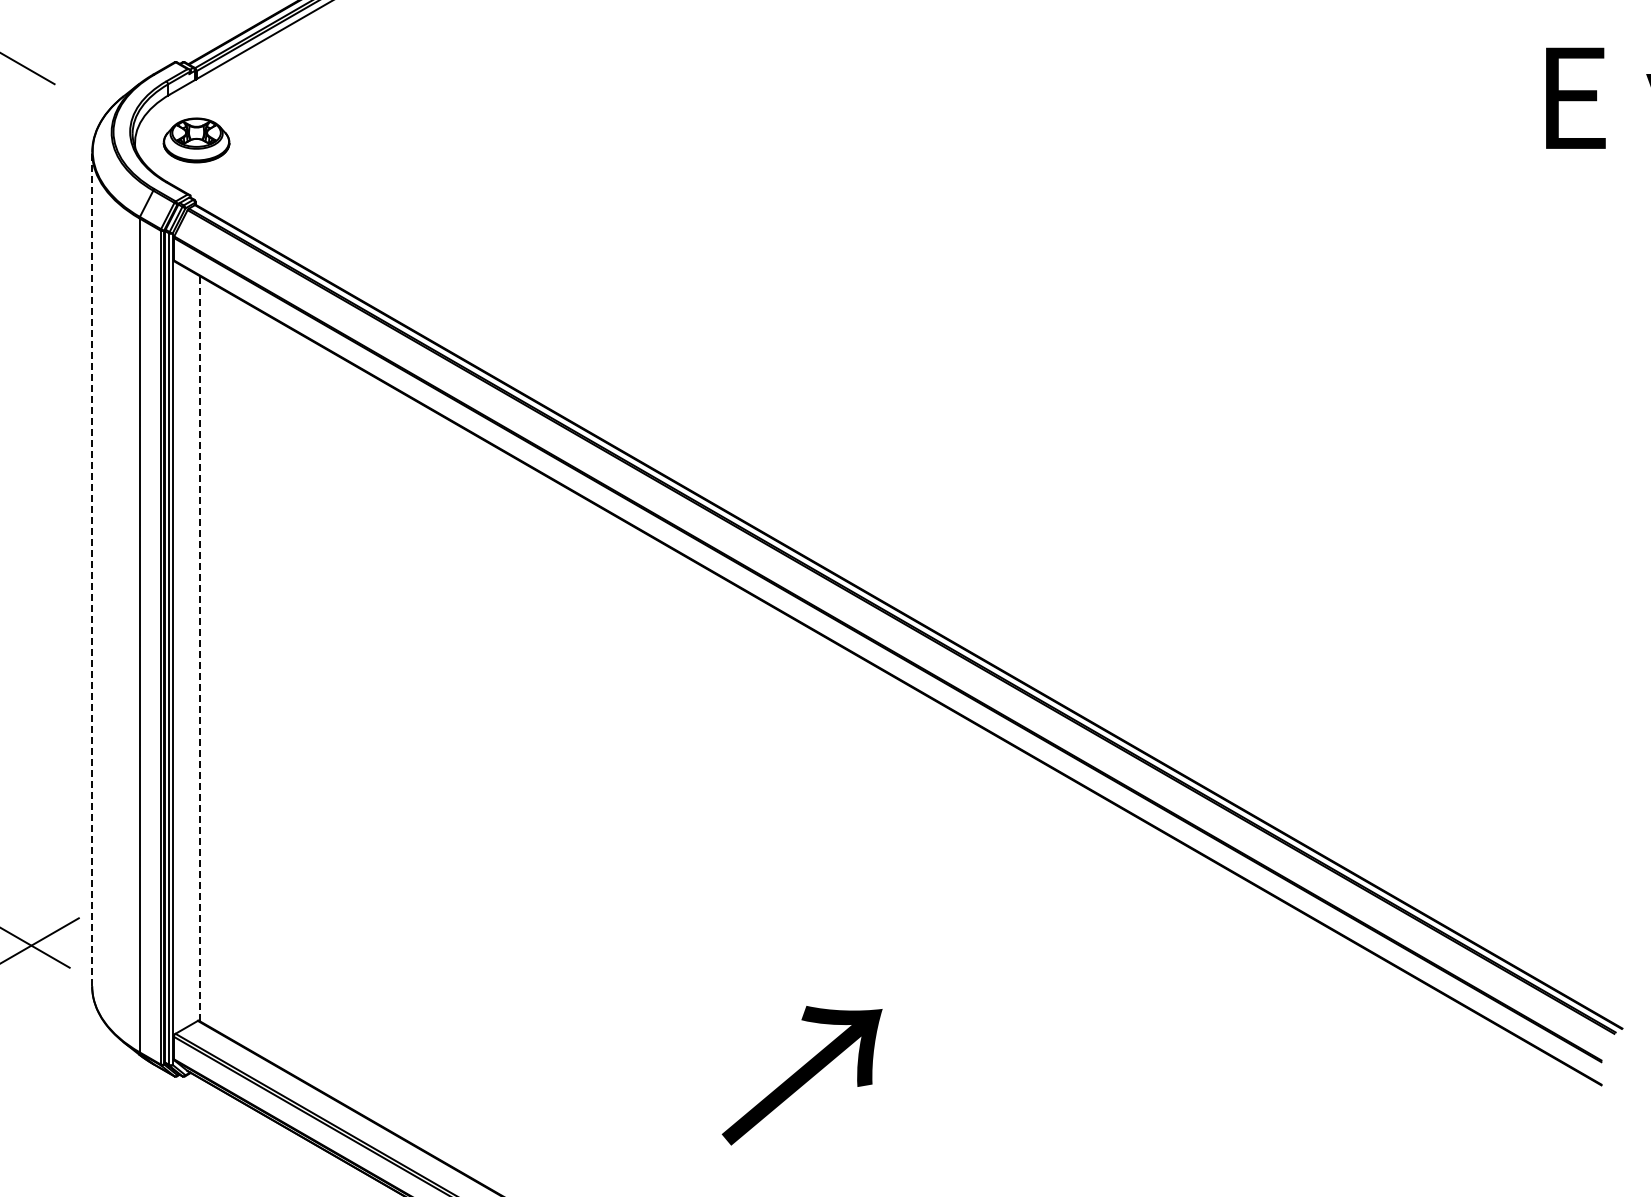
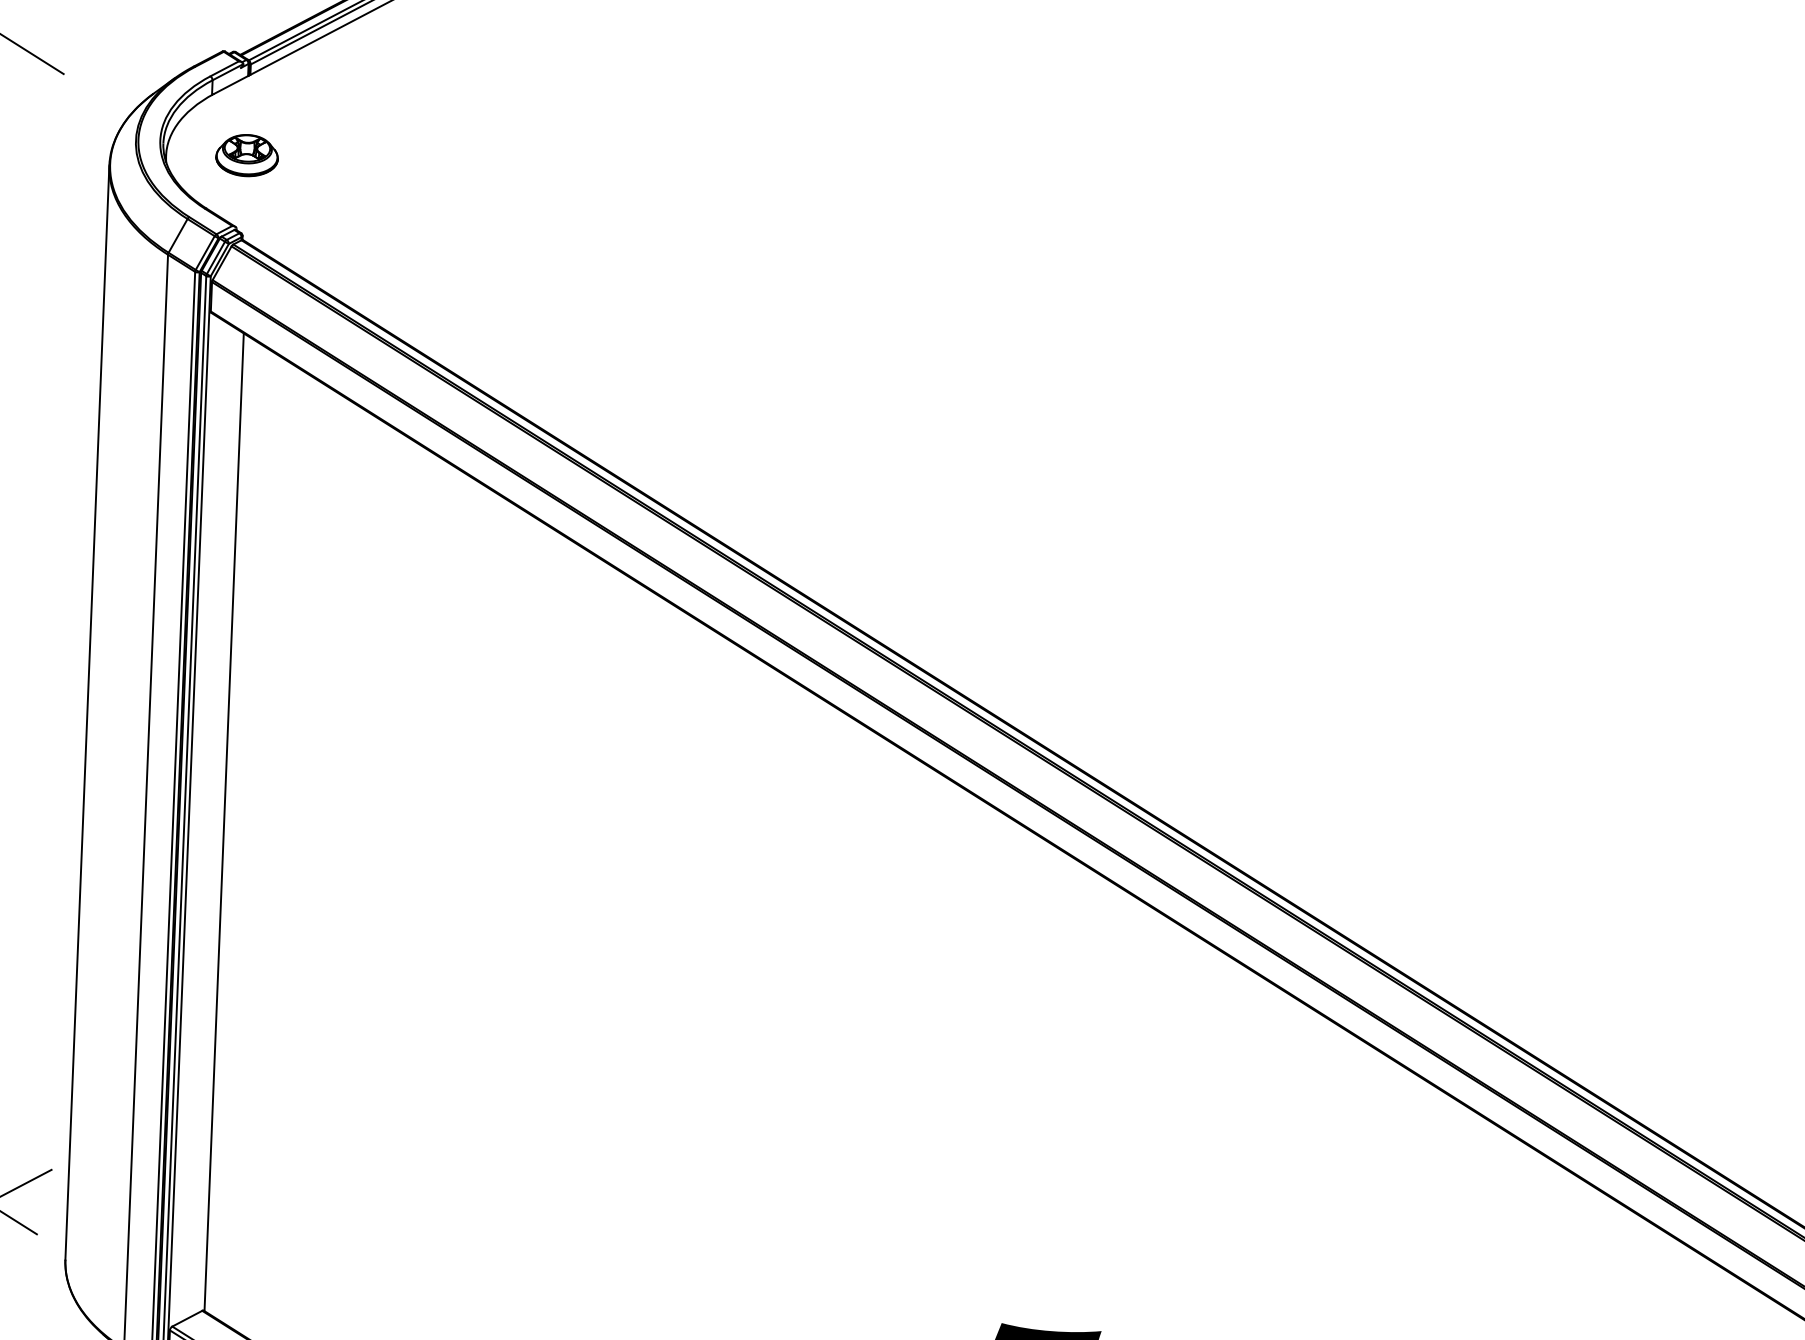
part: (196, 140) -> (246, 155), size x0.71
line: (92, 569) -> (87, 712), dashed -> solid
line: (199, 648) -> (224, 822), dashed -> solid

